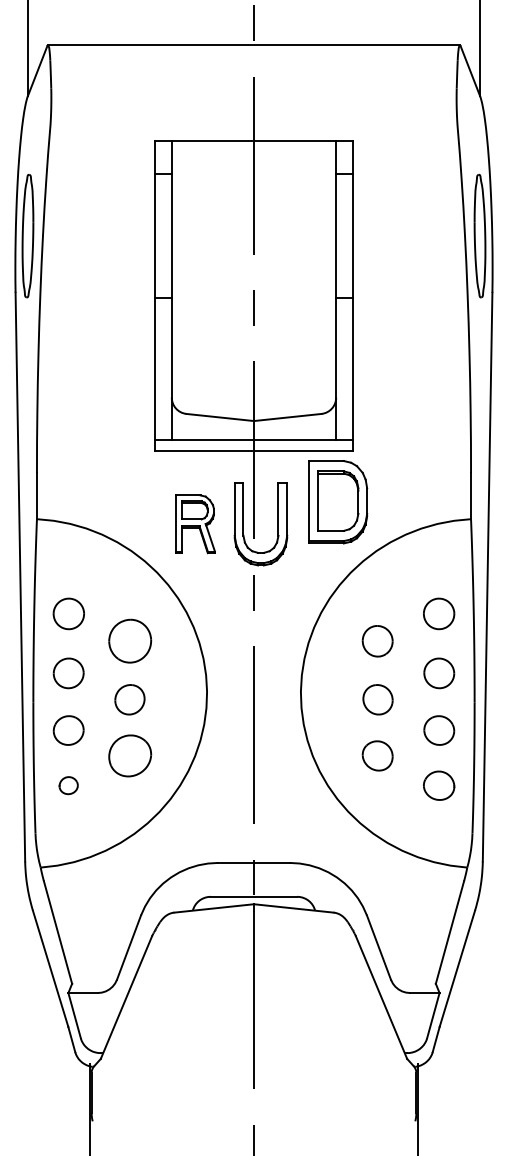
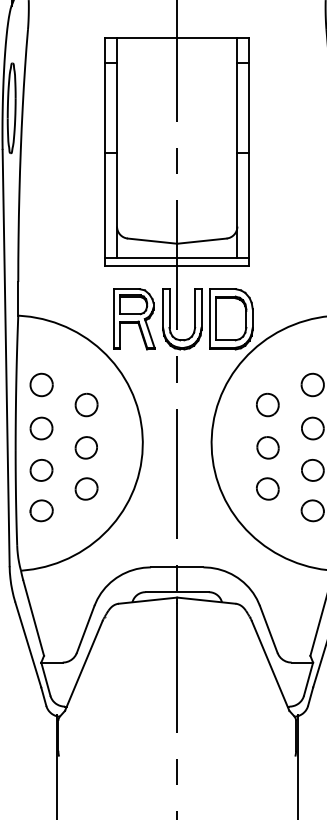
part: (338, 502) -> (231, 319), moved
part: (195, 524) -> (134, 319), size x1.43
part: (130, 641) -> (86, 405), size x0.71
part: (130, 755) -> (86, 488), size x0.71
part: (68, 785) -> (41, 510), size x1.67

